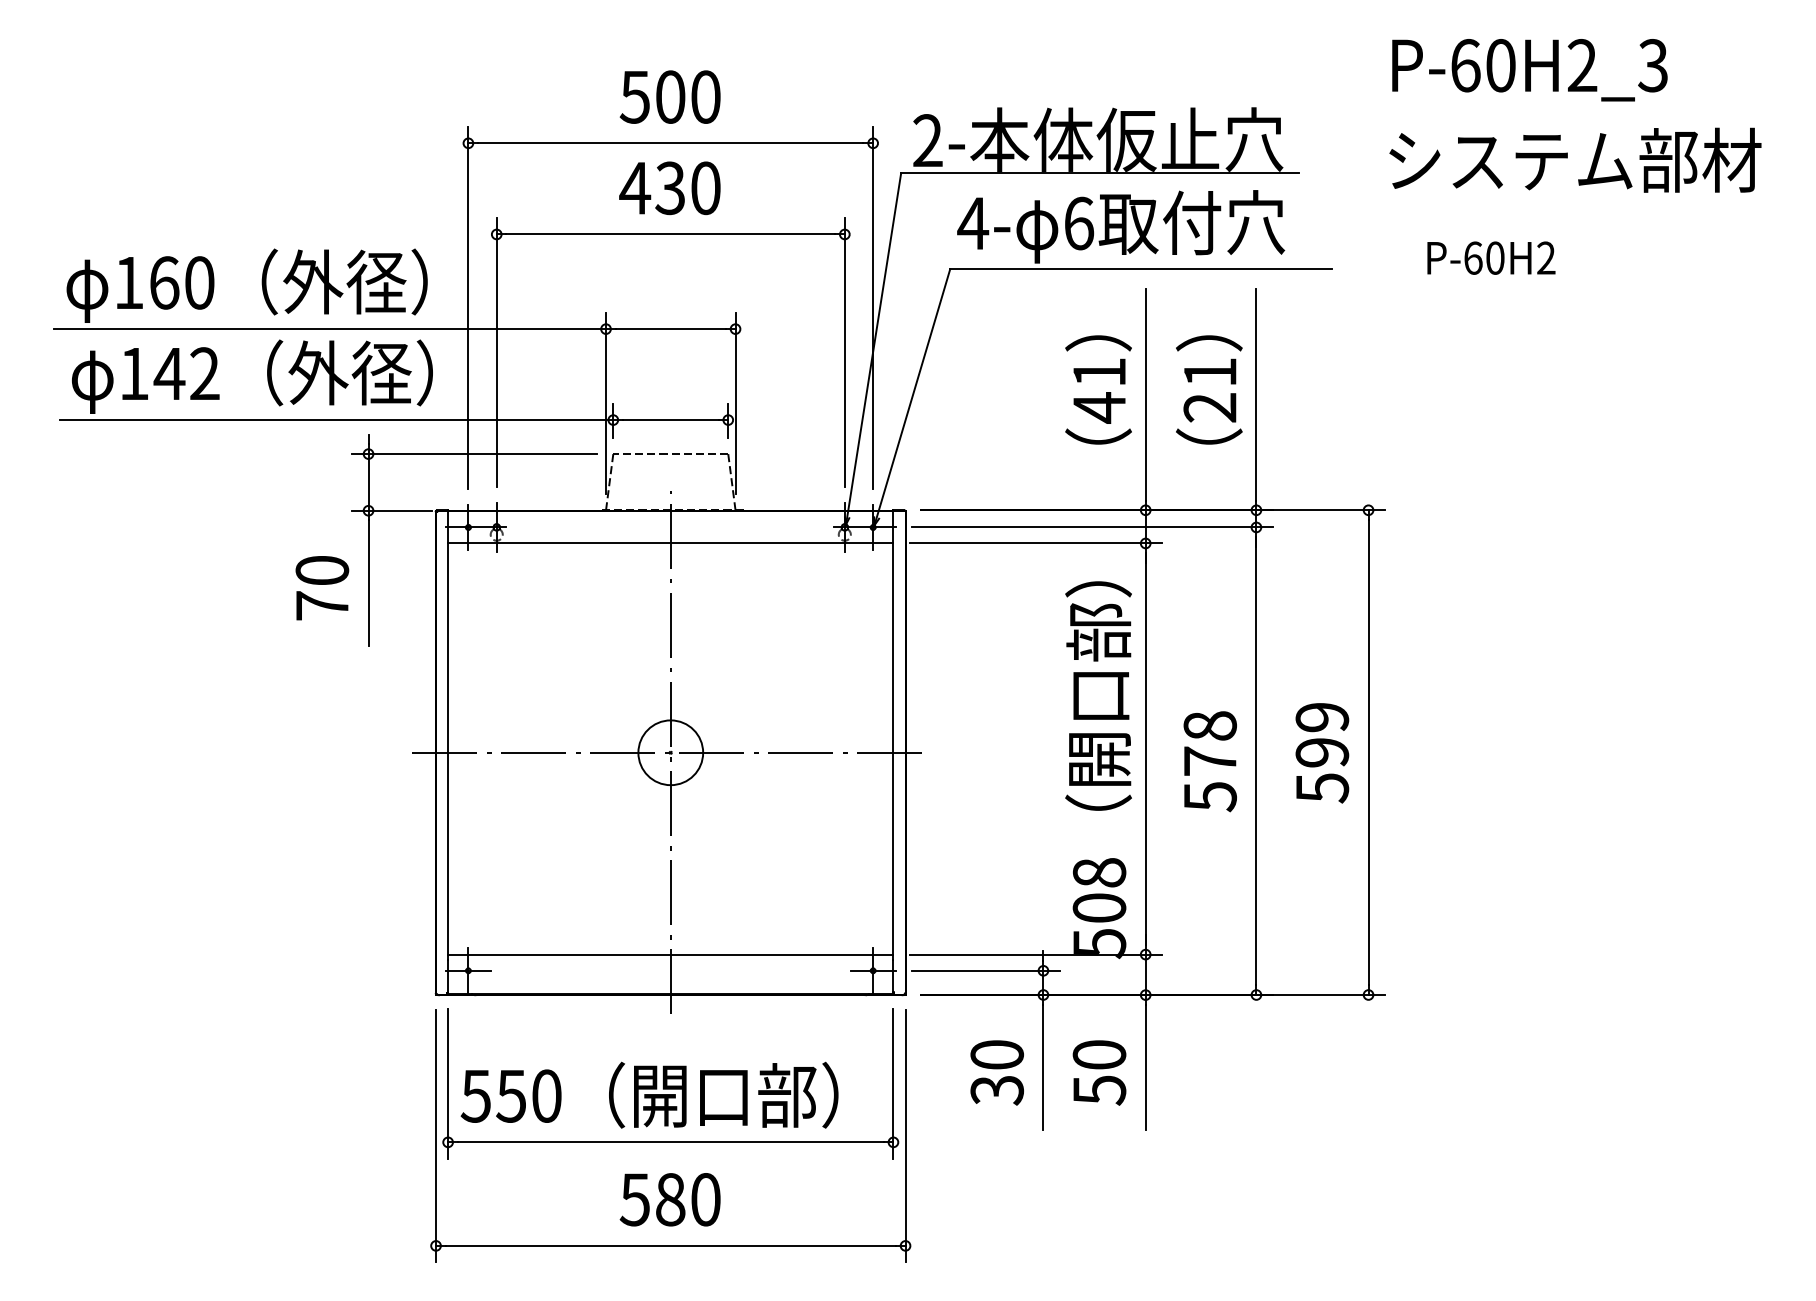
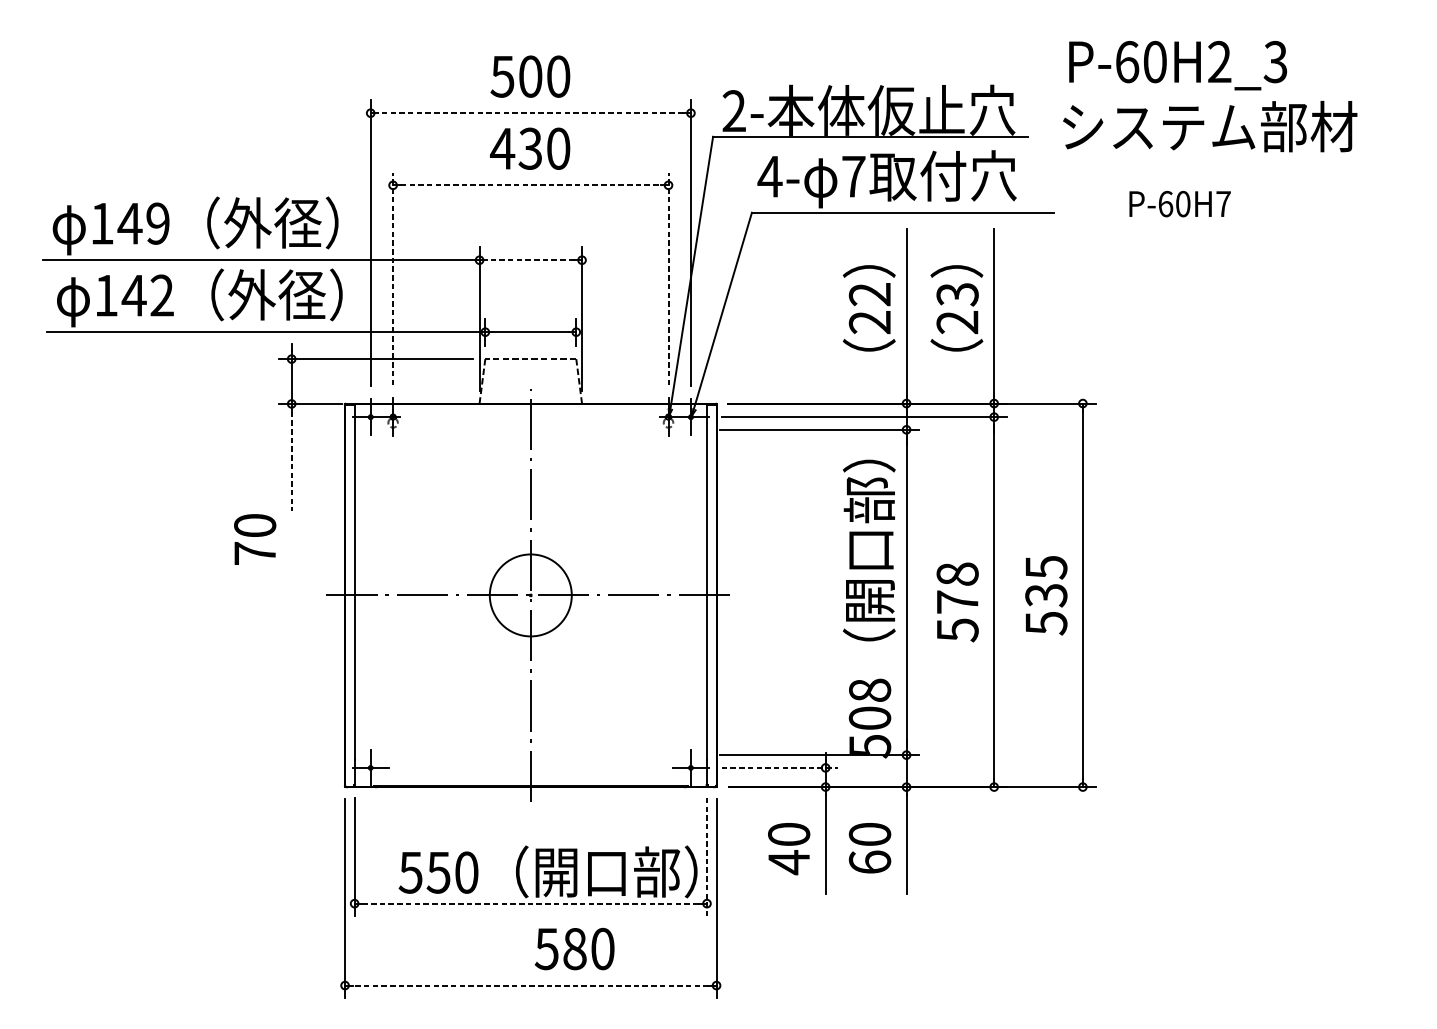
text: (1529, 70) -> (1177, 65), moved
line: (670, 143) -> (530, 113), solid -> dashed
text: (1575, 159) -> (1210, 126), moved
text: (1079, 223) -> (854, 176), 6 -> 7
line: (671, 234) -> (531, 185), solid -> dashed
text: (1546, 257) -> (1223, 203), P-60H2 -> P-60H7
text: (181, 282) -> (143, 223), 160 -> 149
line: (670, 329) -> (530, 260), solid -> dashed
line: (496, 352) -> (392, 278), solid -> dashed
line: (844, 352) -> (668, 278), solid -> dashed
text: (1210, 372) -> (957, 294), 21 -> 23
text: (1098, 390) -> (869, 308), 41 -> 22
line: (670, 543) -> (530, 429), removed
line: (368, 583) -> (291, 461), solid -> dashed
text: (322, 588) -> (255, 539), moved
text: (1322, 735) -> (1046, 581), 599 -> 535
circle: (670, 752) -> (530, 595), size x1.6
line: (670, 954) -> (530, 755), removed
line: (985, 970) -> (779, 767), solid -> dashed
line: (893, 1083) -> (707, 857), solid -> dashed
text: (997, 1090) -> (789, 862), 30 -> 40
text: (1099, 1090) -> (870, 862), 50 -> 60
text: (649, 1094) -> (547, 871), moved
line: (670, 1142) -> (530, 903), solid -> dashed
text: (669, 1199) -> (574, 948), moved
line: (670, 1245) -> (530, 985), solid -> dashed

